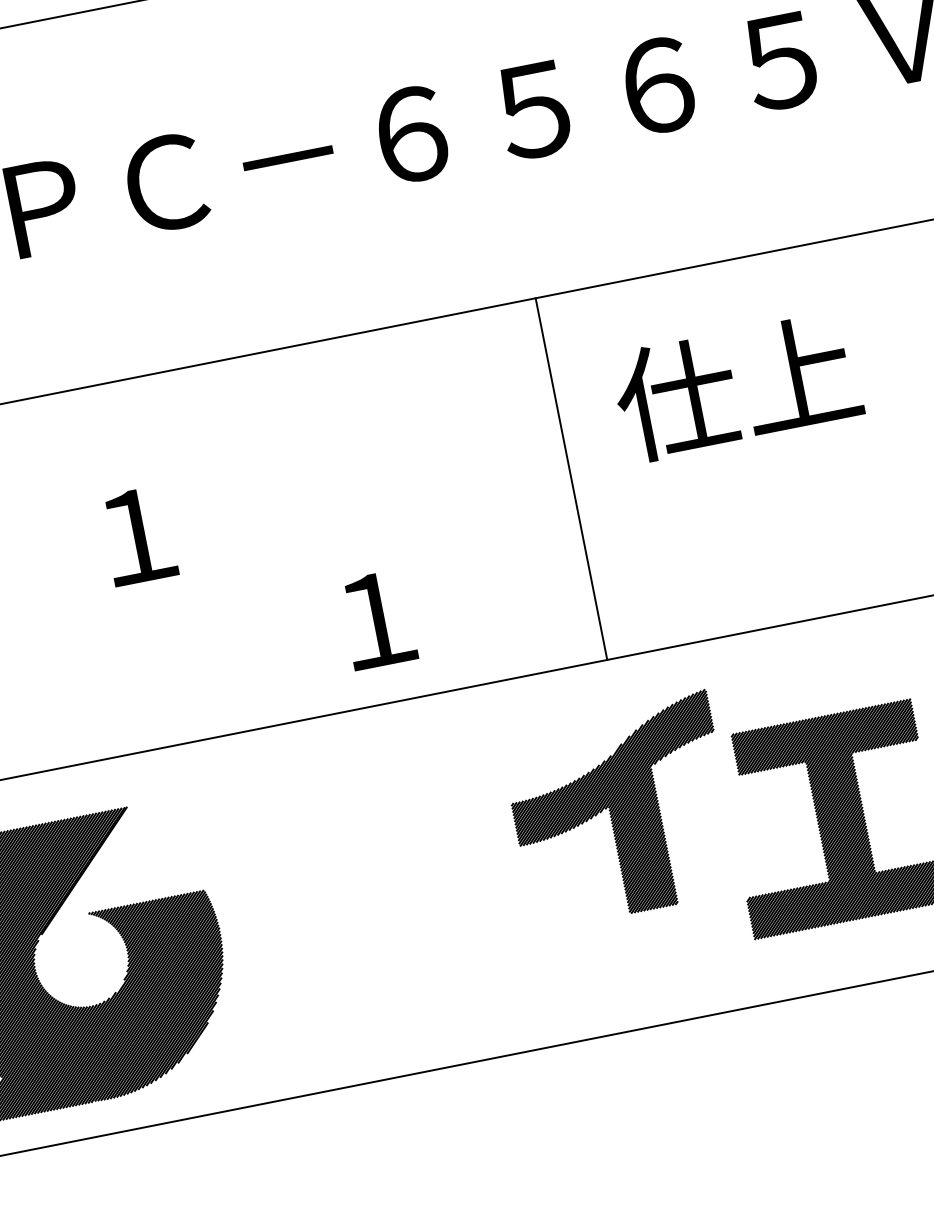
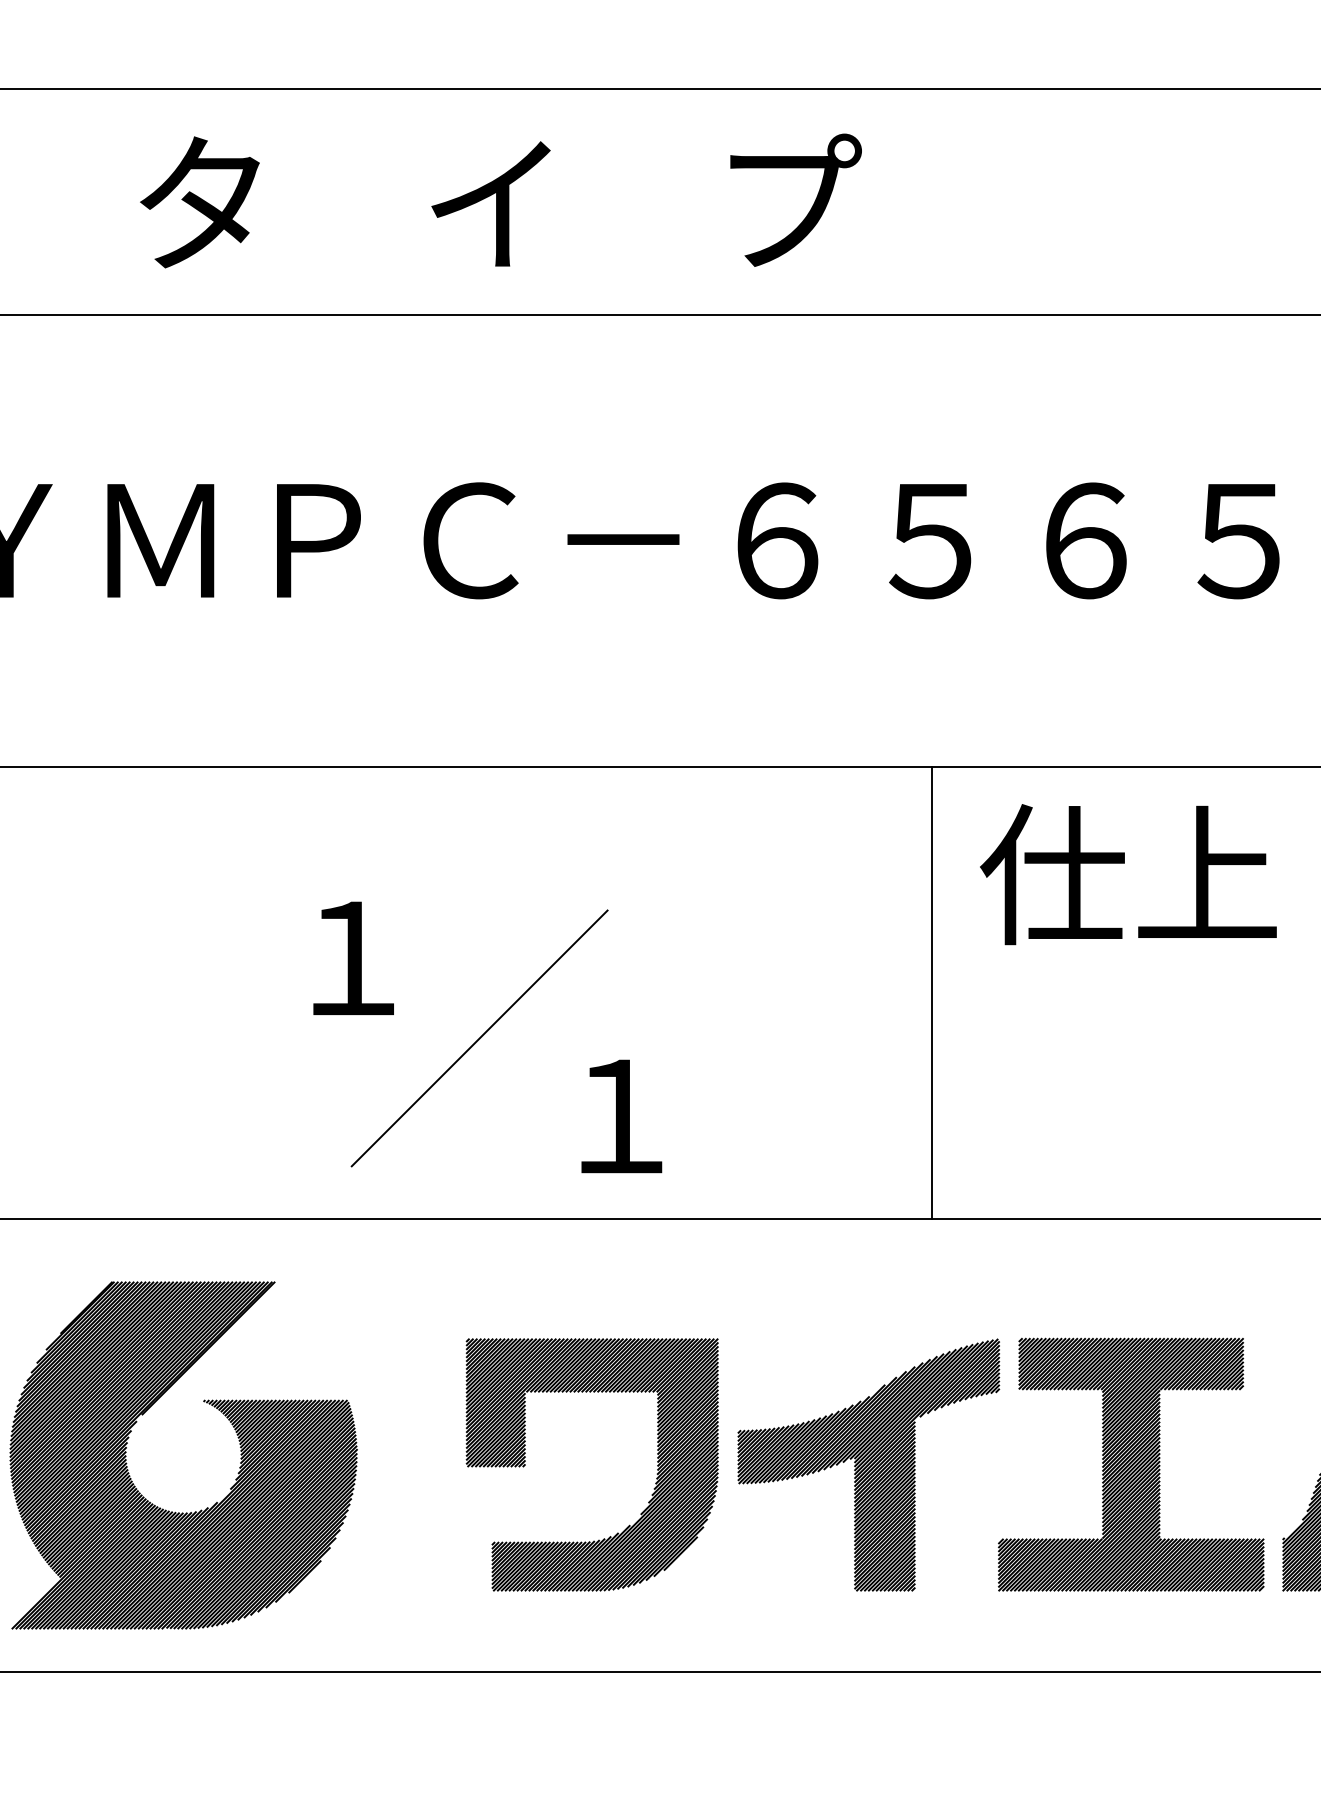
text: (737, 386) -> (1128, 874), moved
line: (571, 479) -> (931, 993), moved
line: (252, 580) -> (479, 1038), added
part: (620, 810) -> (868, 1464), moved
part: (462, 900) -> (656, 1474), added

